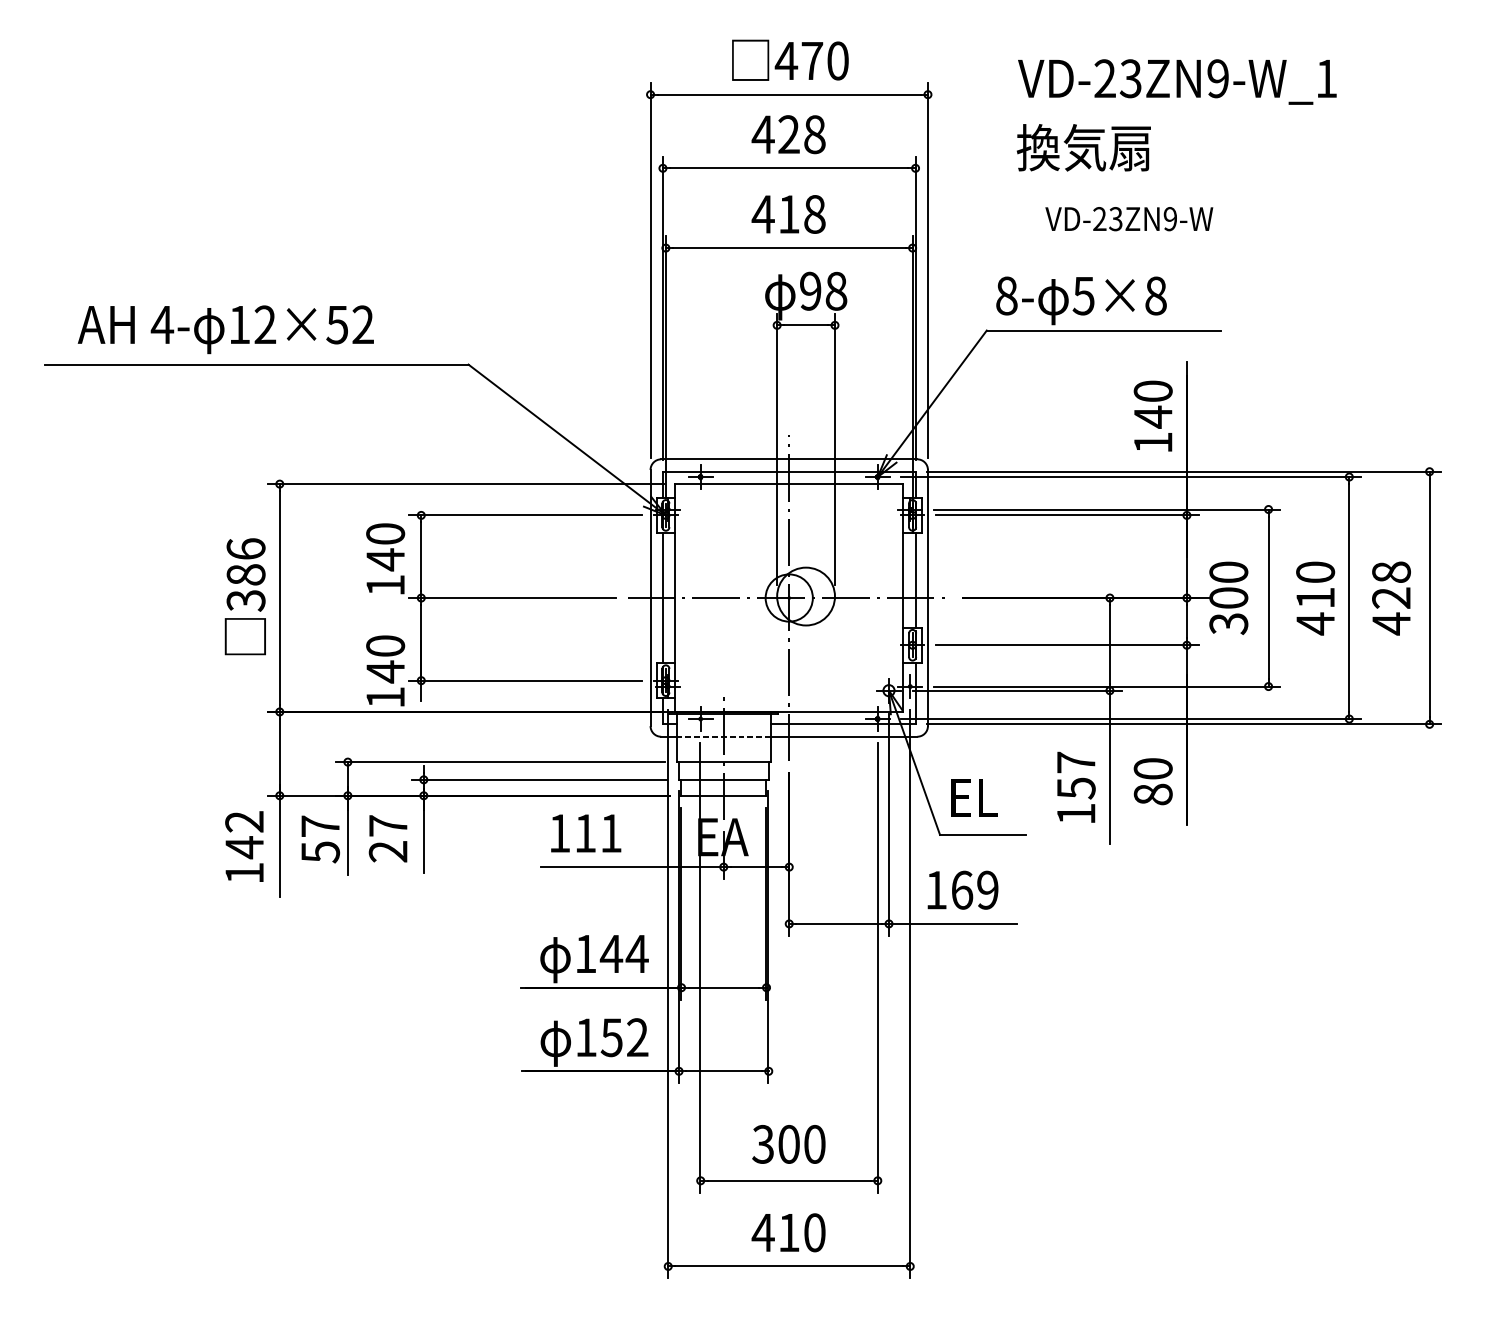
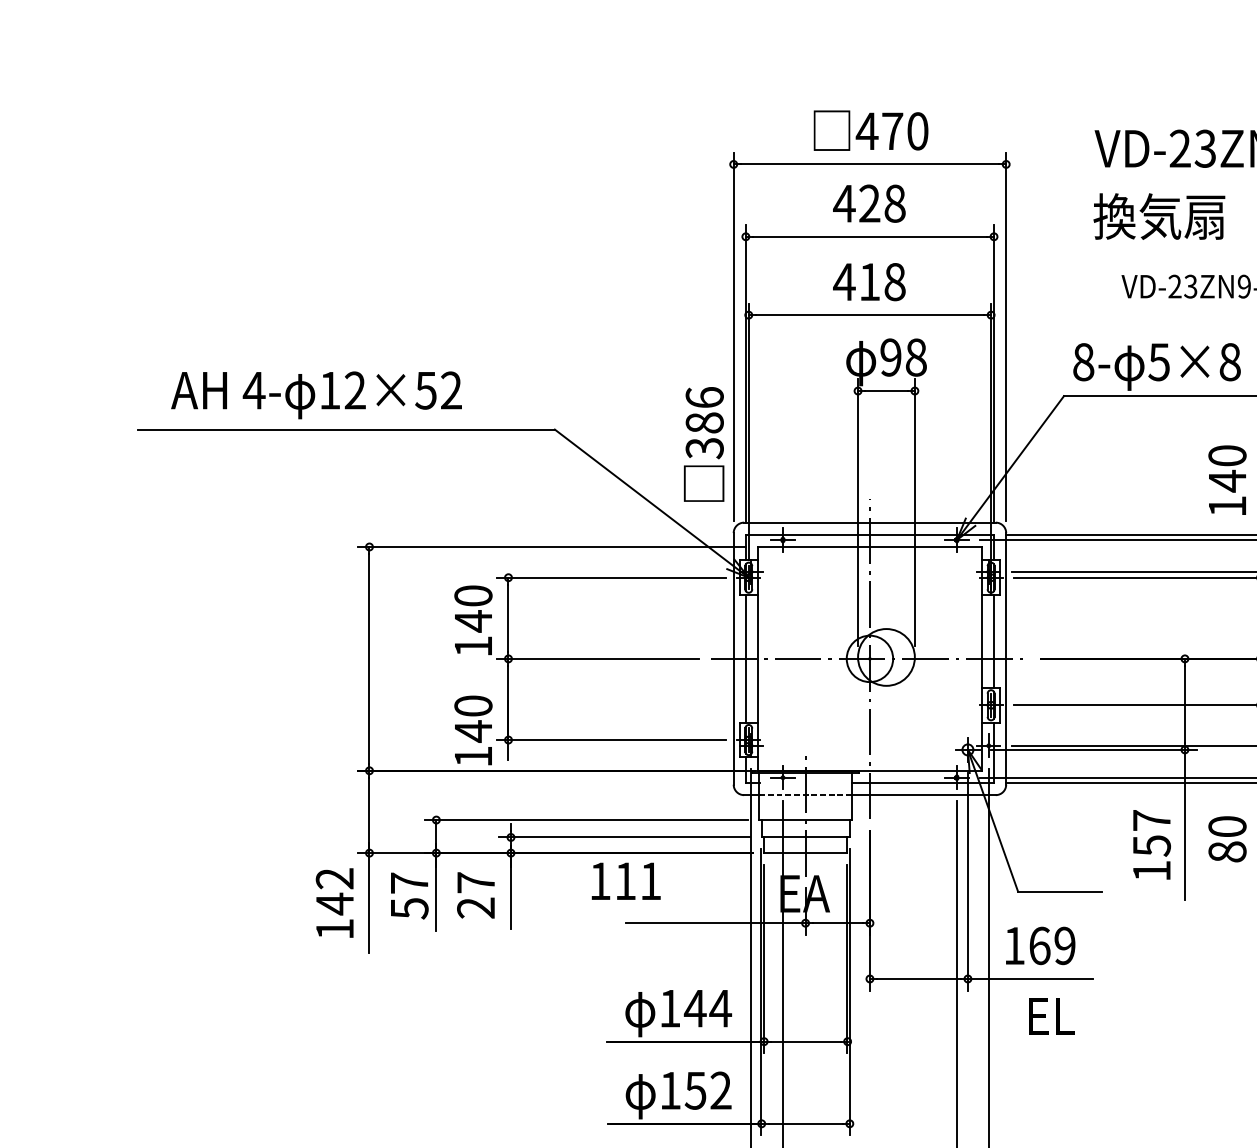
text: (244, 596) -> (703, 444), moved
text: (974, 797) -> (1051, 1015), moved
text: (586, 833) -> (626, 881), moved

